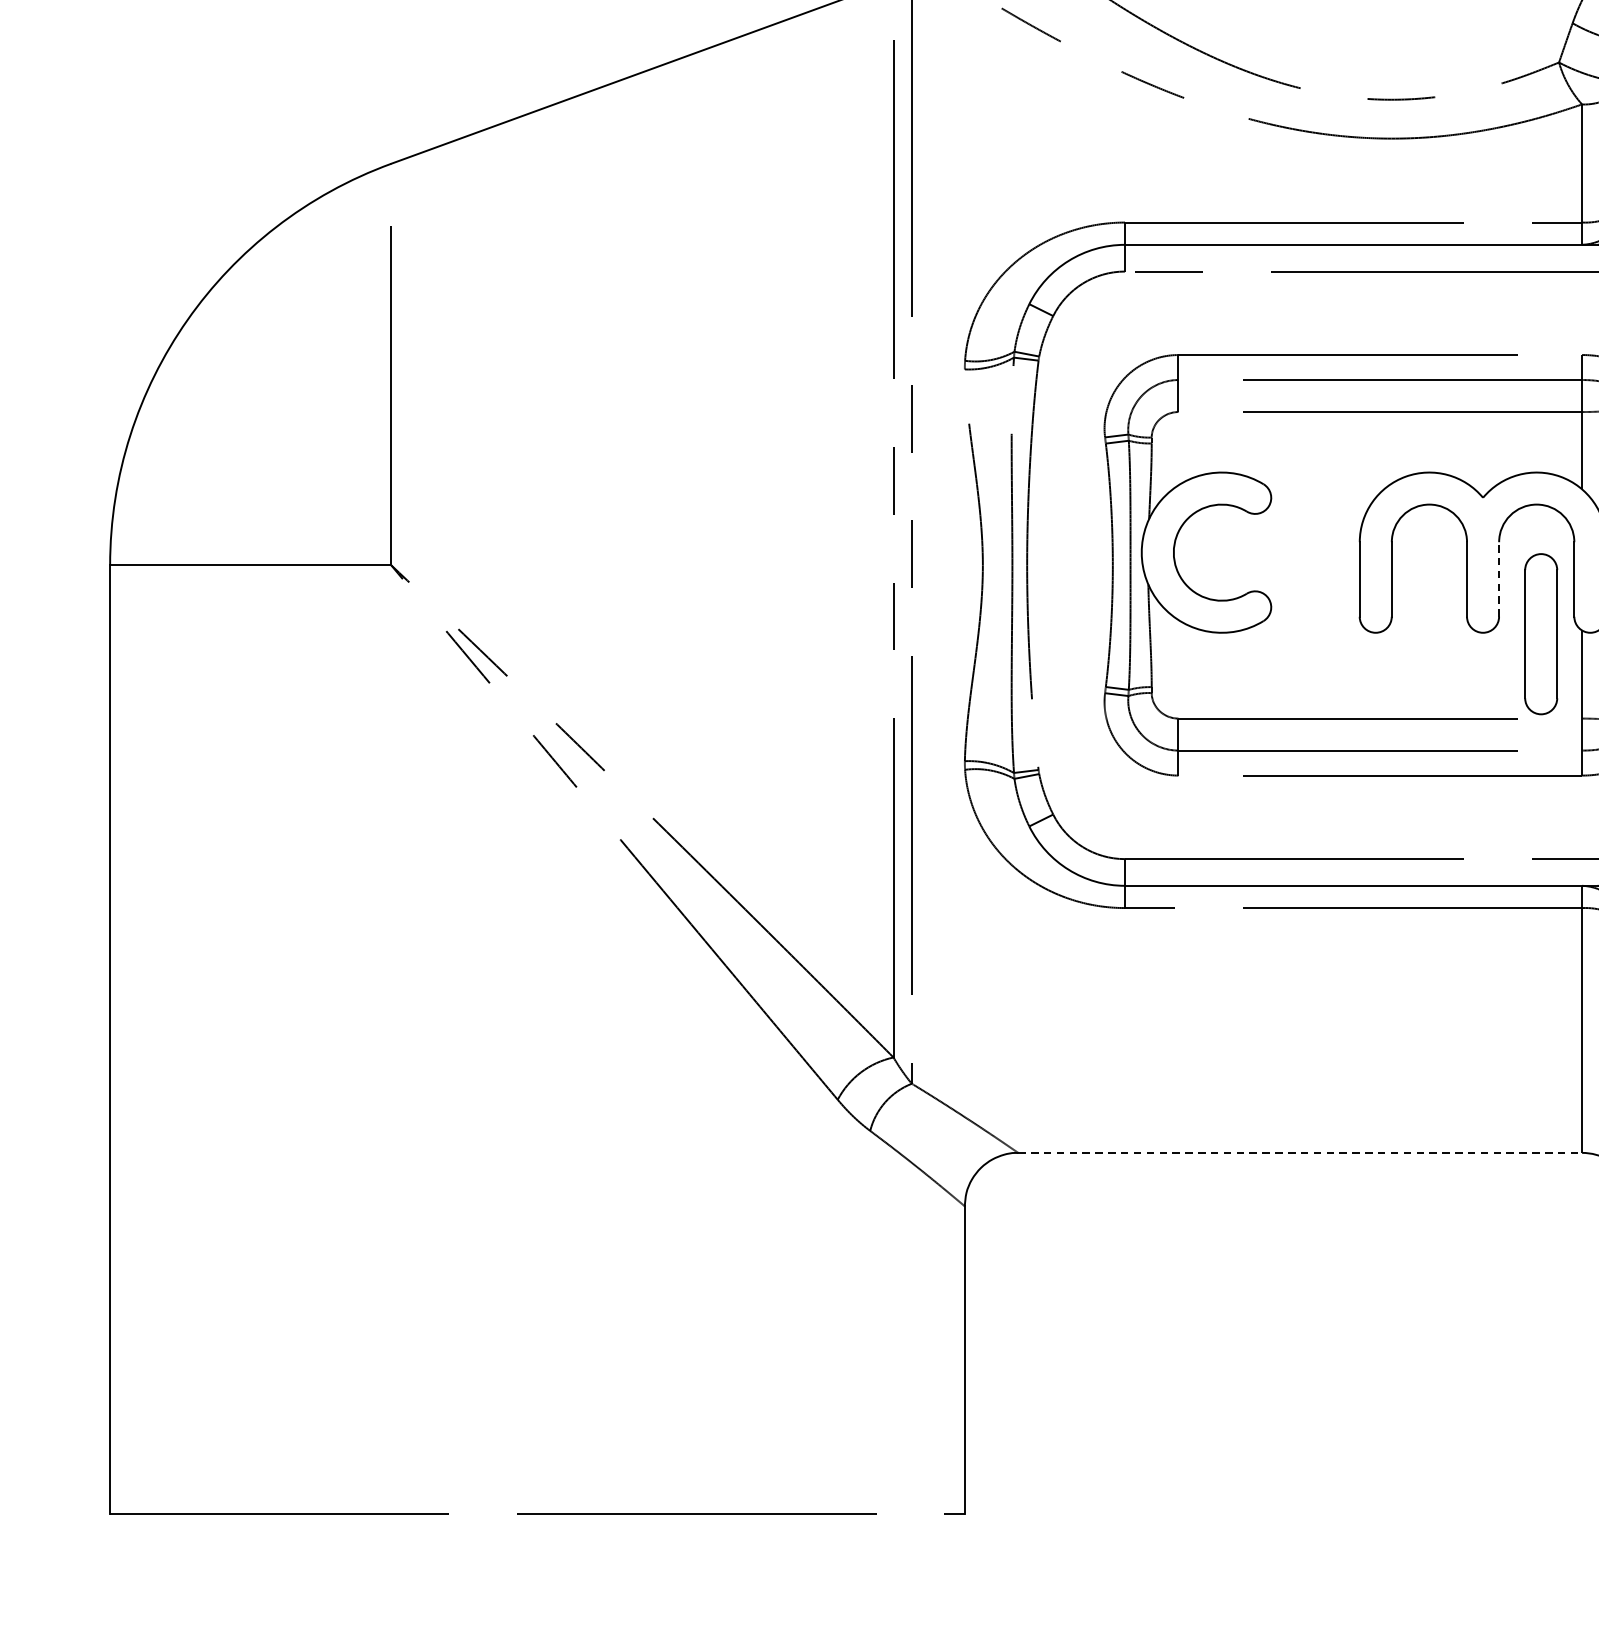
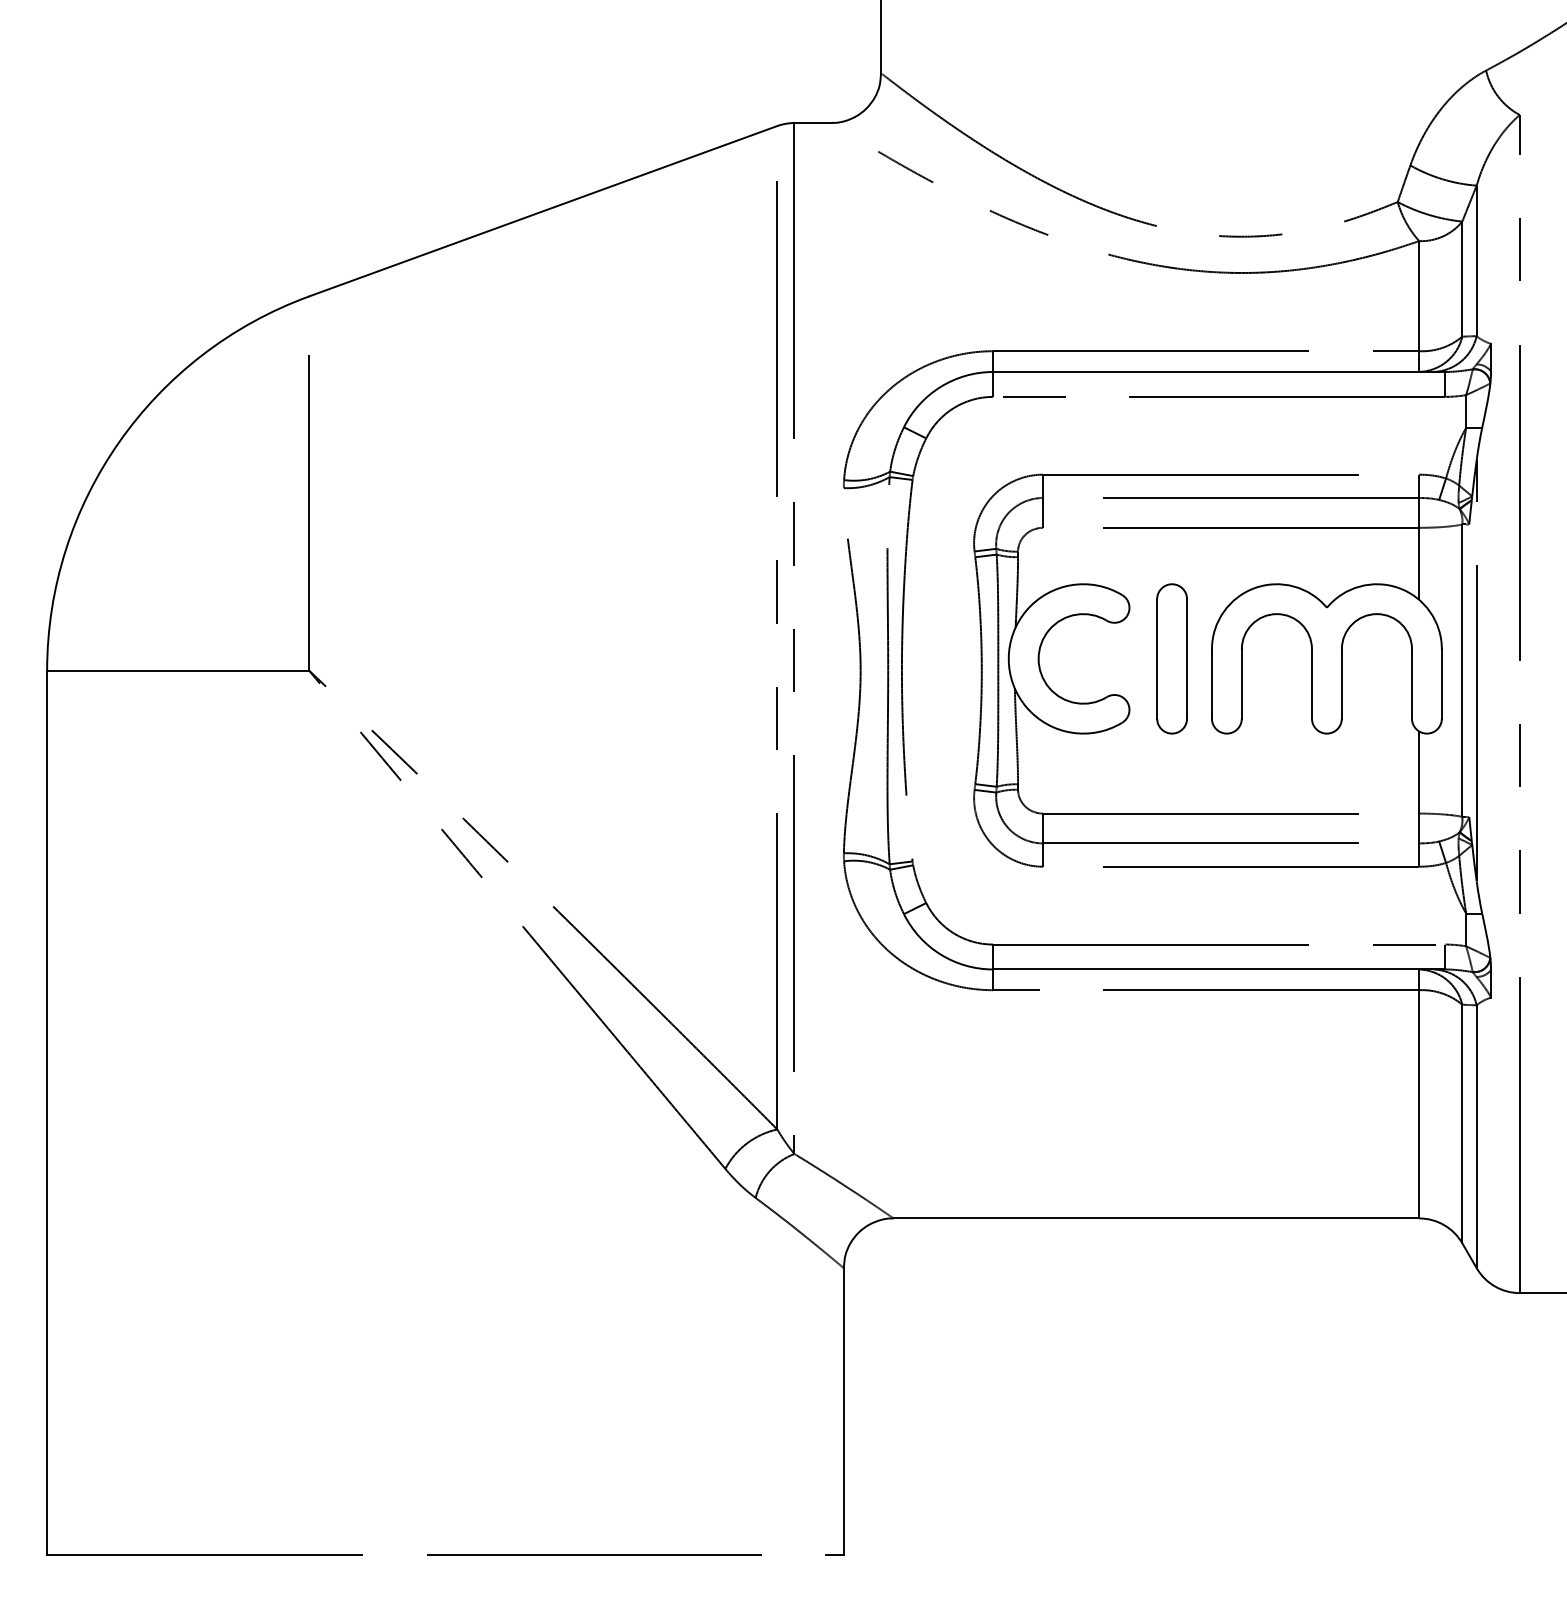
line: (1498, 579) -> (1341, 683), dashed -> solid
part: (1540, 633) -> (1171, 658), moved
line: (1300, 1152) -> (1156, 1218), dashed -> solid

